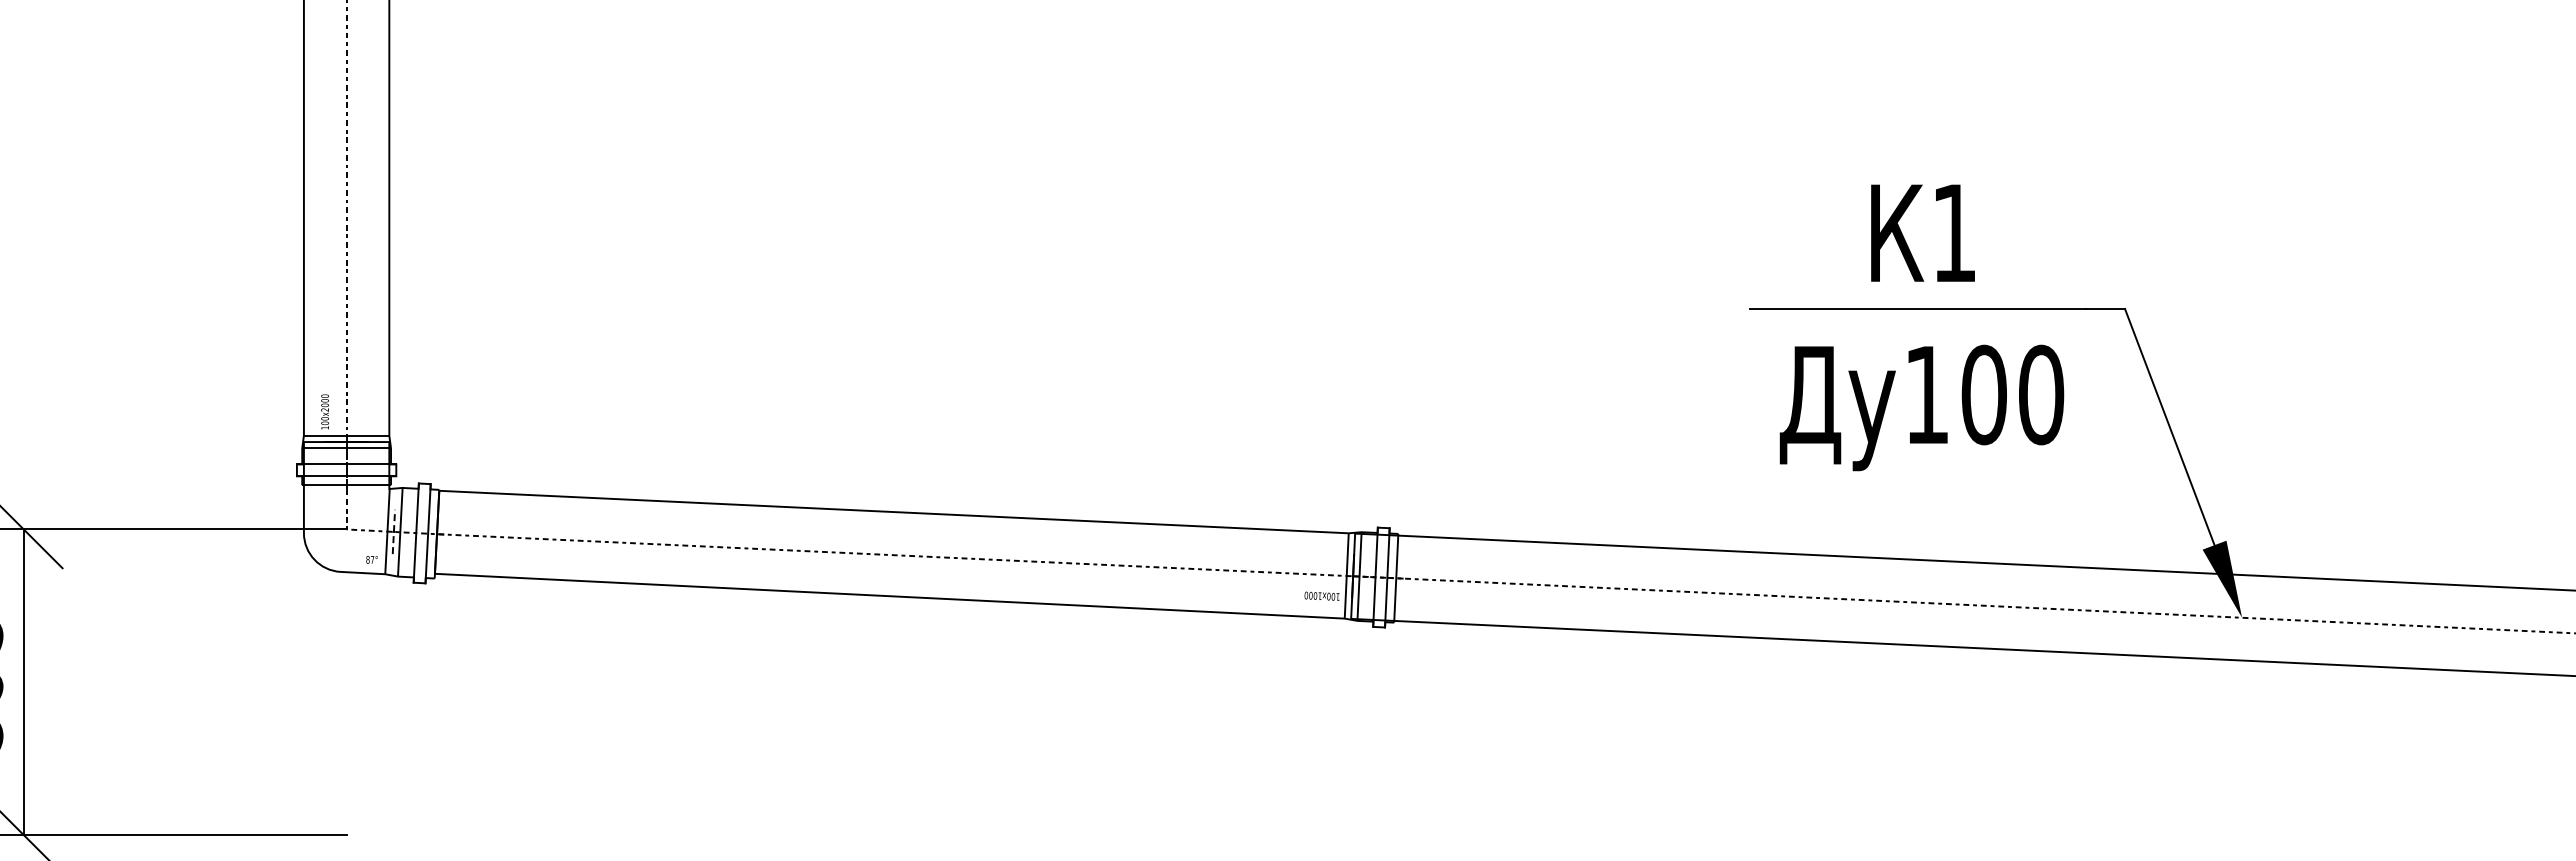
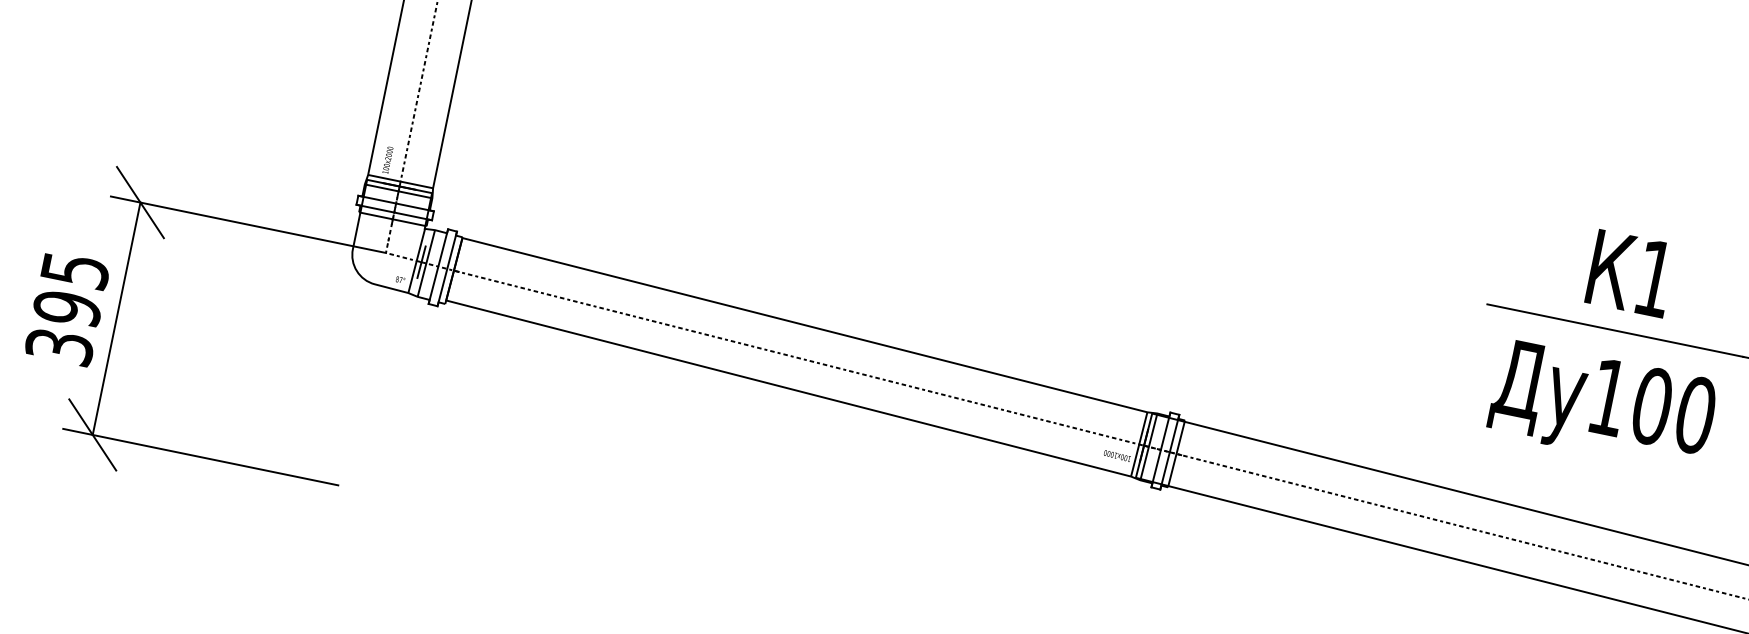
line: (393, 531) -> (421, 261), dashed -> solid

